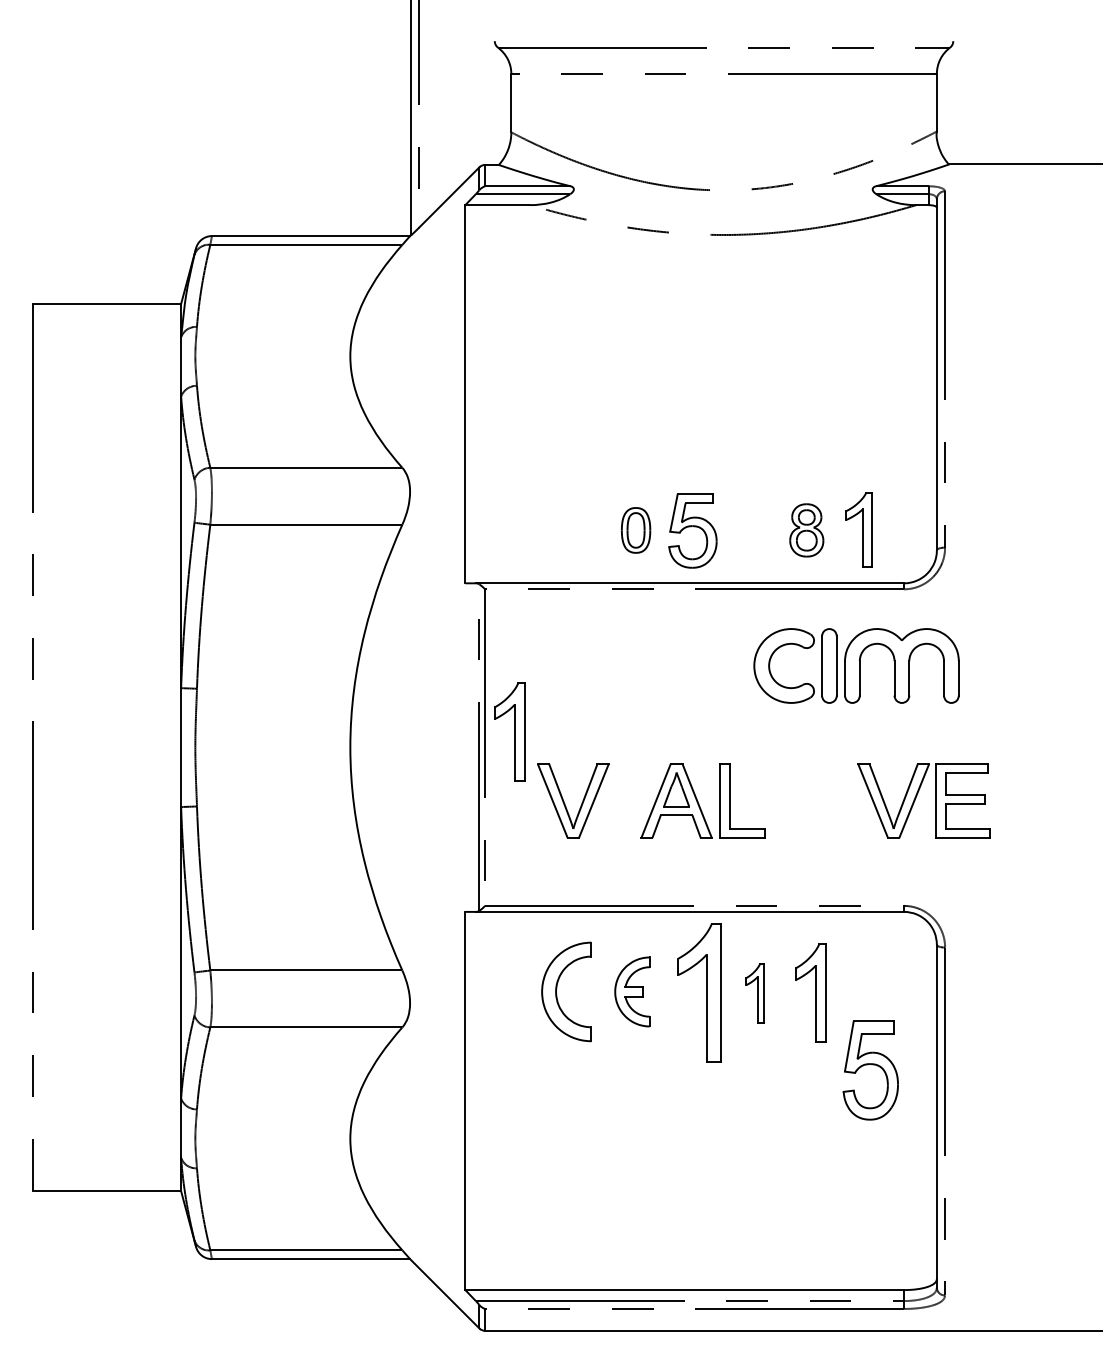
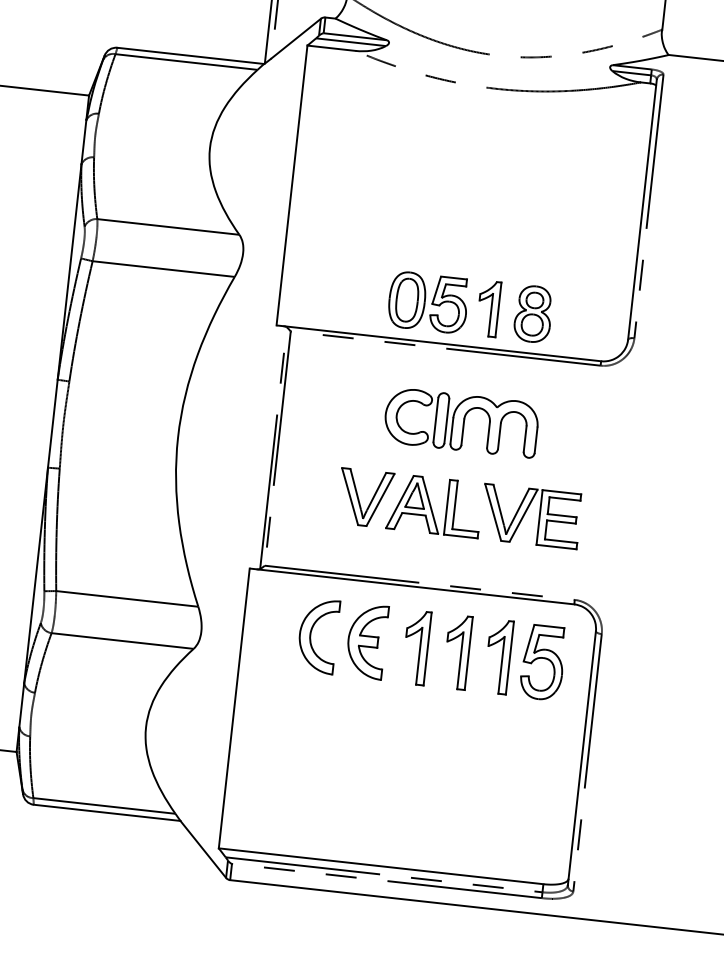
part: (858, 529) -> (488, 308), moved
part: (635, 530) -> (406, 300), size x1.67
part: (806, 530) -> (533, 314), size x1.43
part: (856, 665) -> (461, 422), moved
part: (509, 731) -> (297, 438), removed
part: (916, 798) -> (525, 514), moved
part: (581, 802) -> (371, 500), moved
part: (632, 991) -> (366, 641), size x1.43
part: (699, 992) -> (416, 647), size x0.71
part: (754, 992) -> (457, 651), size x1.67
part: (870, 1070) -> (542, 662), moved

